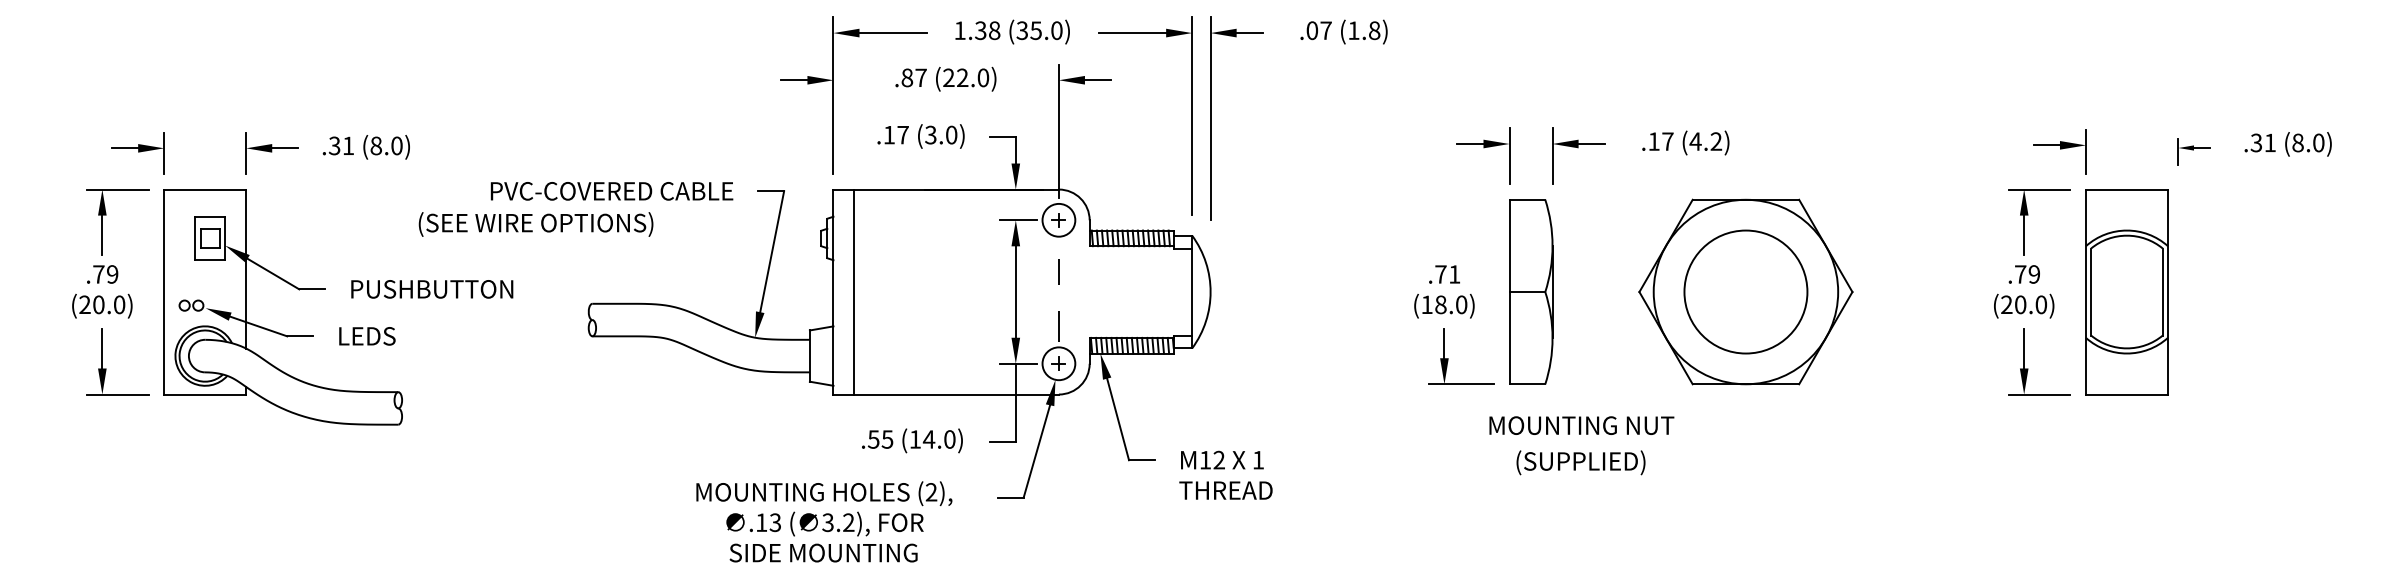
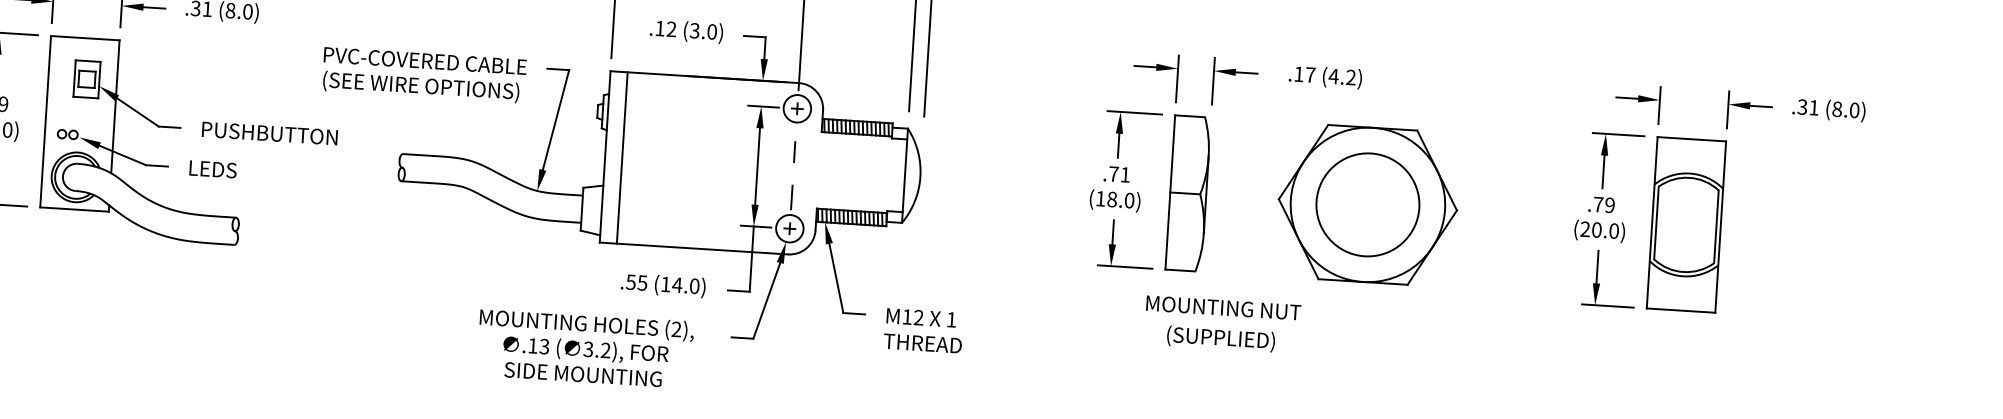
text: (902, 134) -> (671, 28), .17 -> .12
part: (2193, 151) -> (1749, 110), size x1.67
text: (535, 224) -> (420, 86), moved
part: (1448, 225) -> (1122, 133), added

